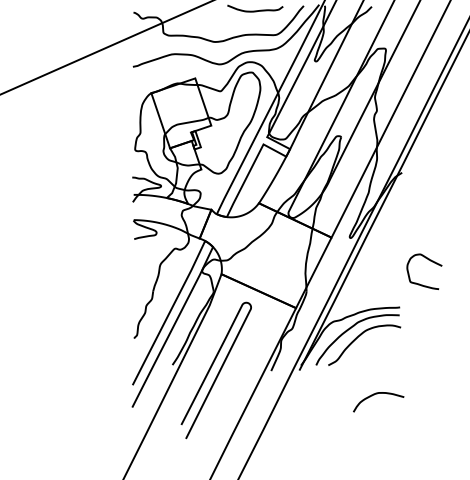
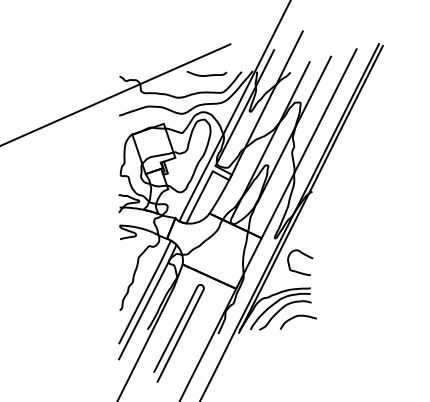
curve: (430, 261) -> (304, 255), moved
curve: (375, 395) -> (296, 317), moved

